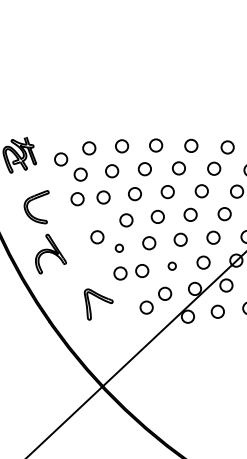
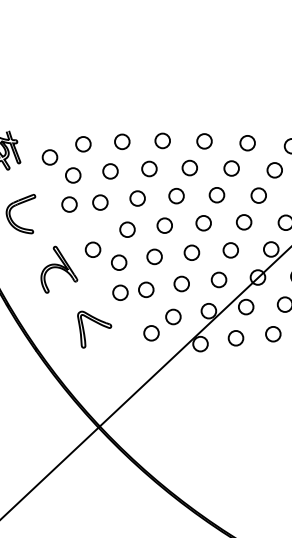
circle: (119, 248) -> (119, 263), size x1.67
part: (50, 253) -> (58, 269), moved
circle: (172, 266) -> (182, 284), size x1.67

